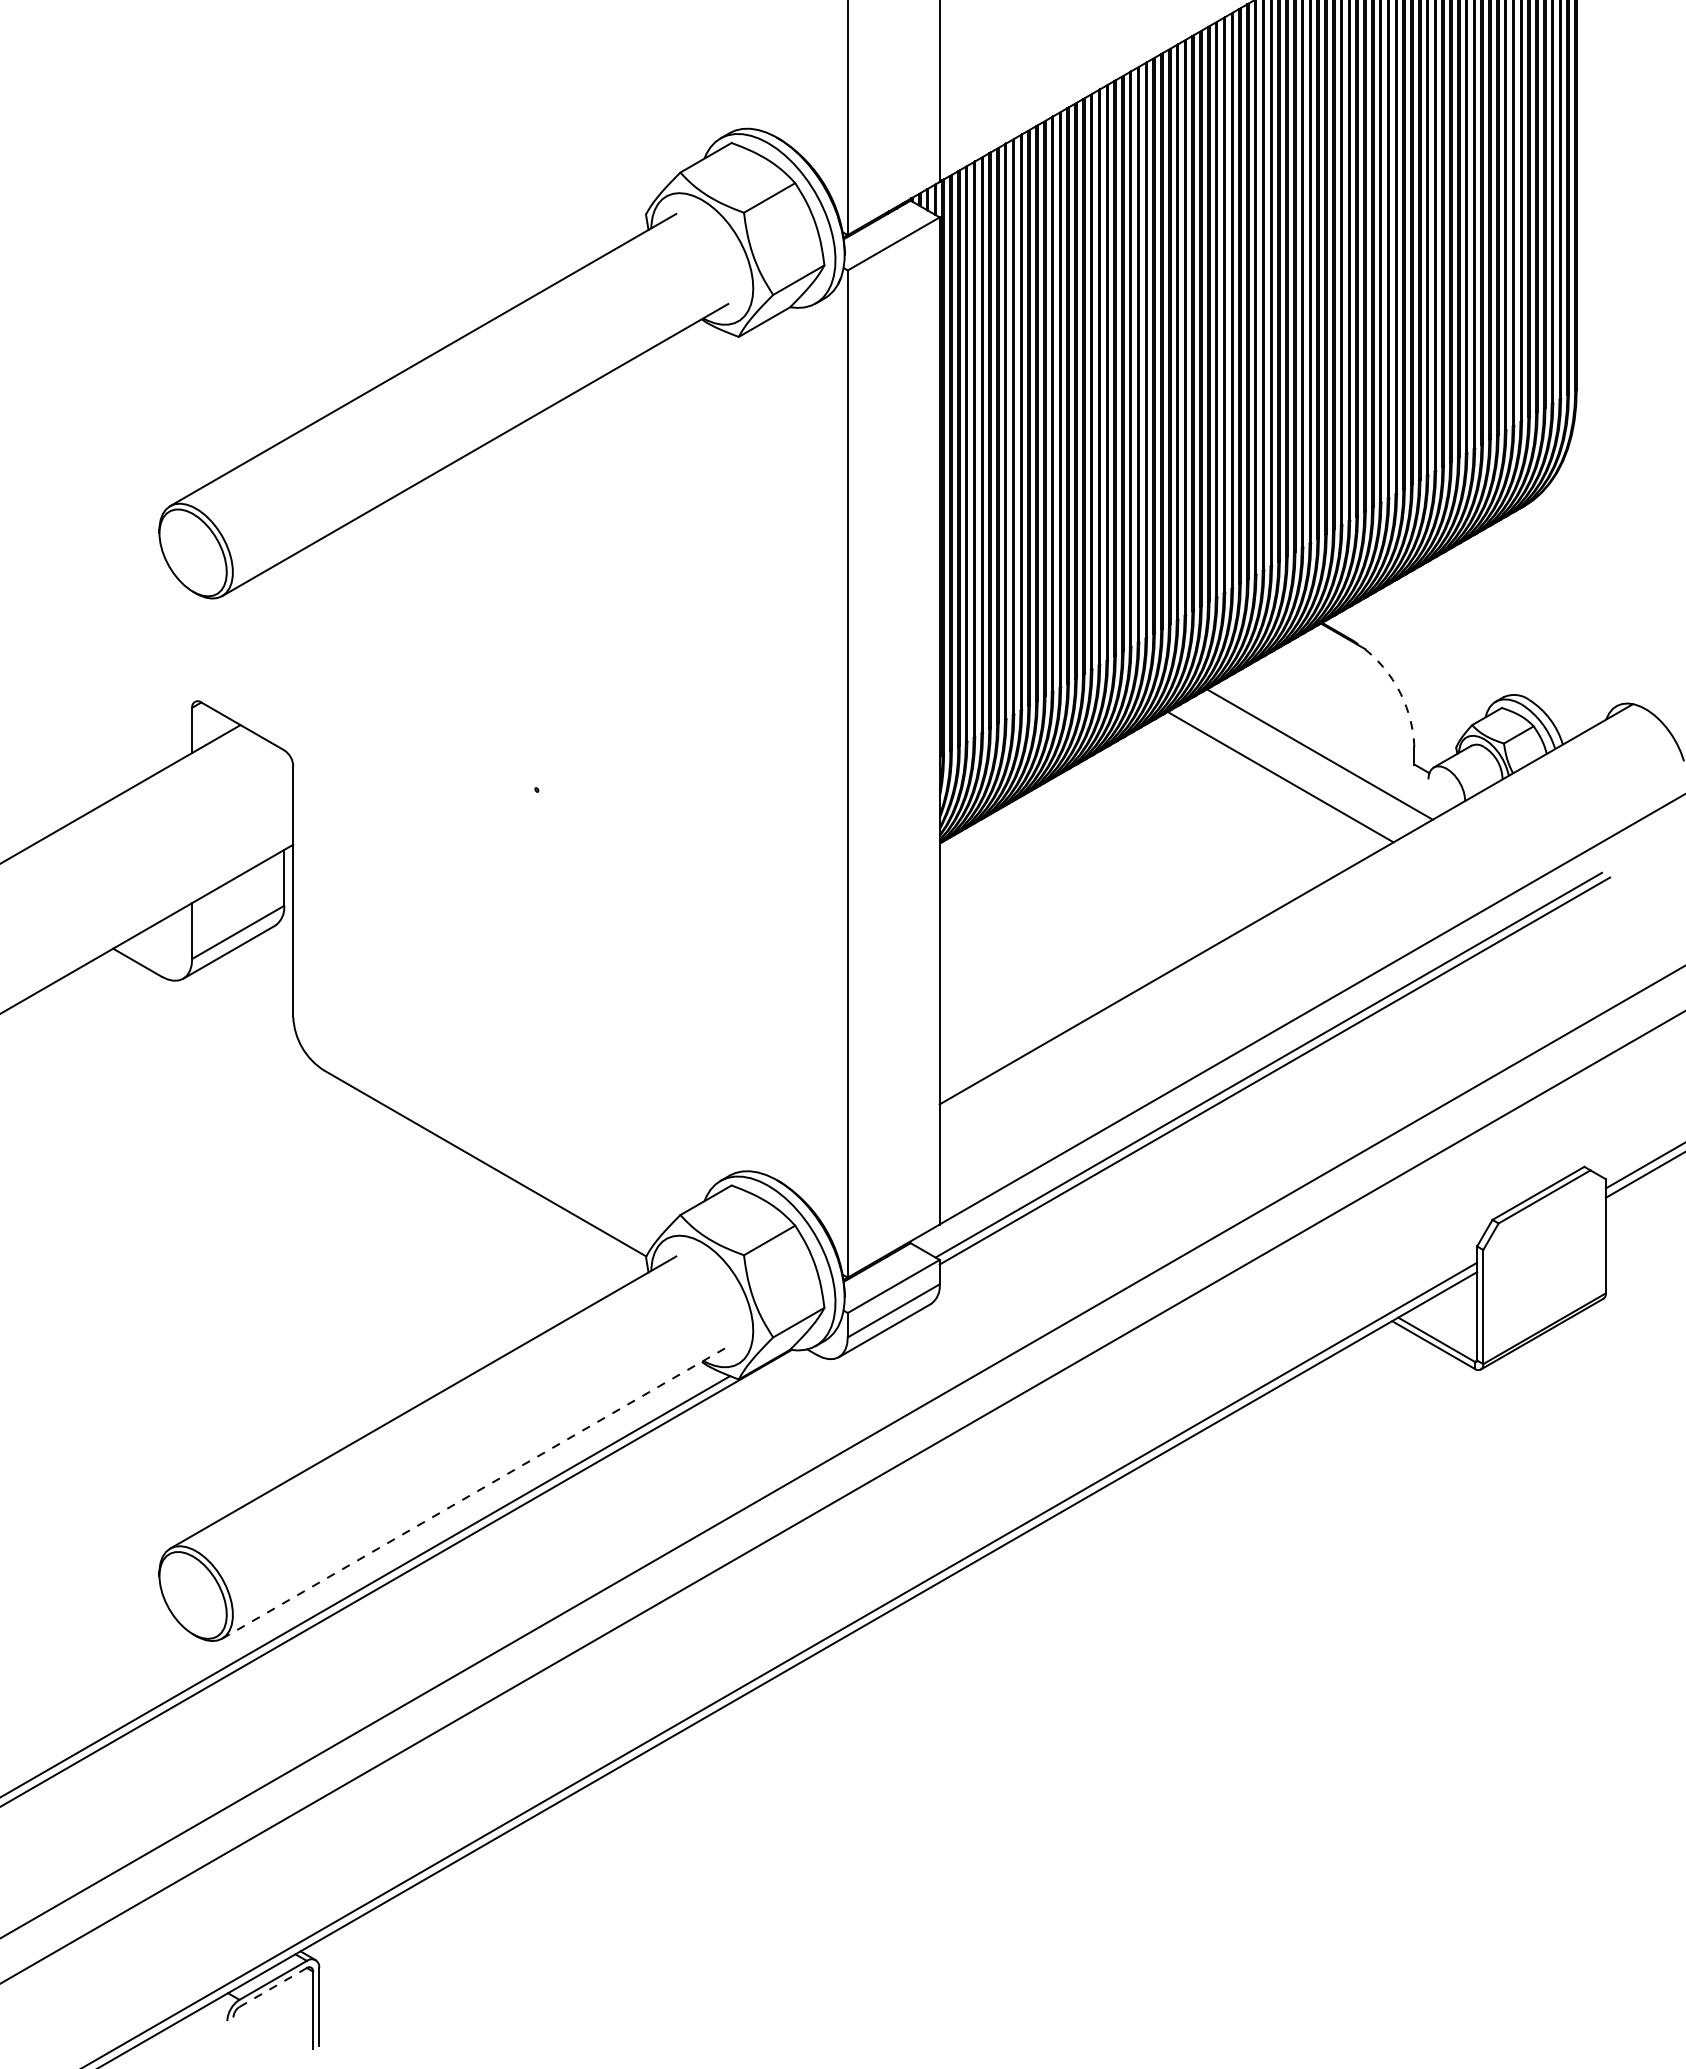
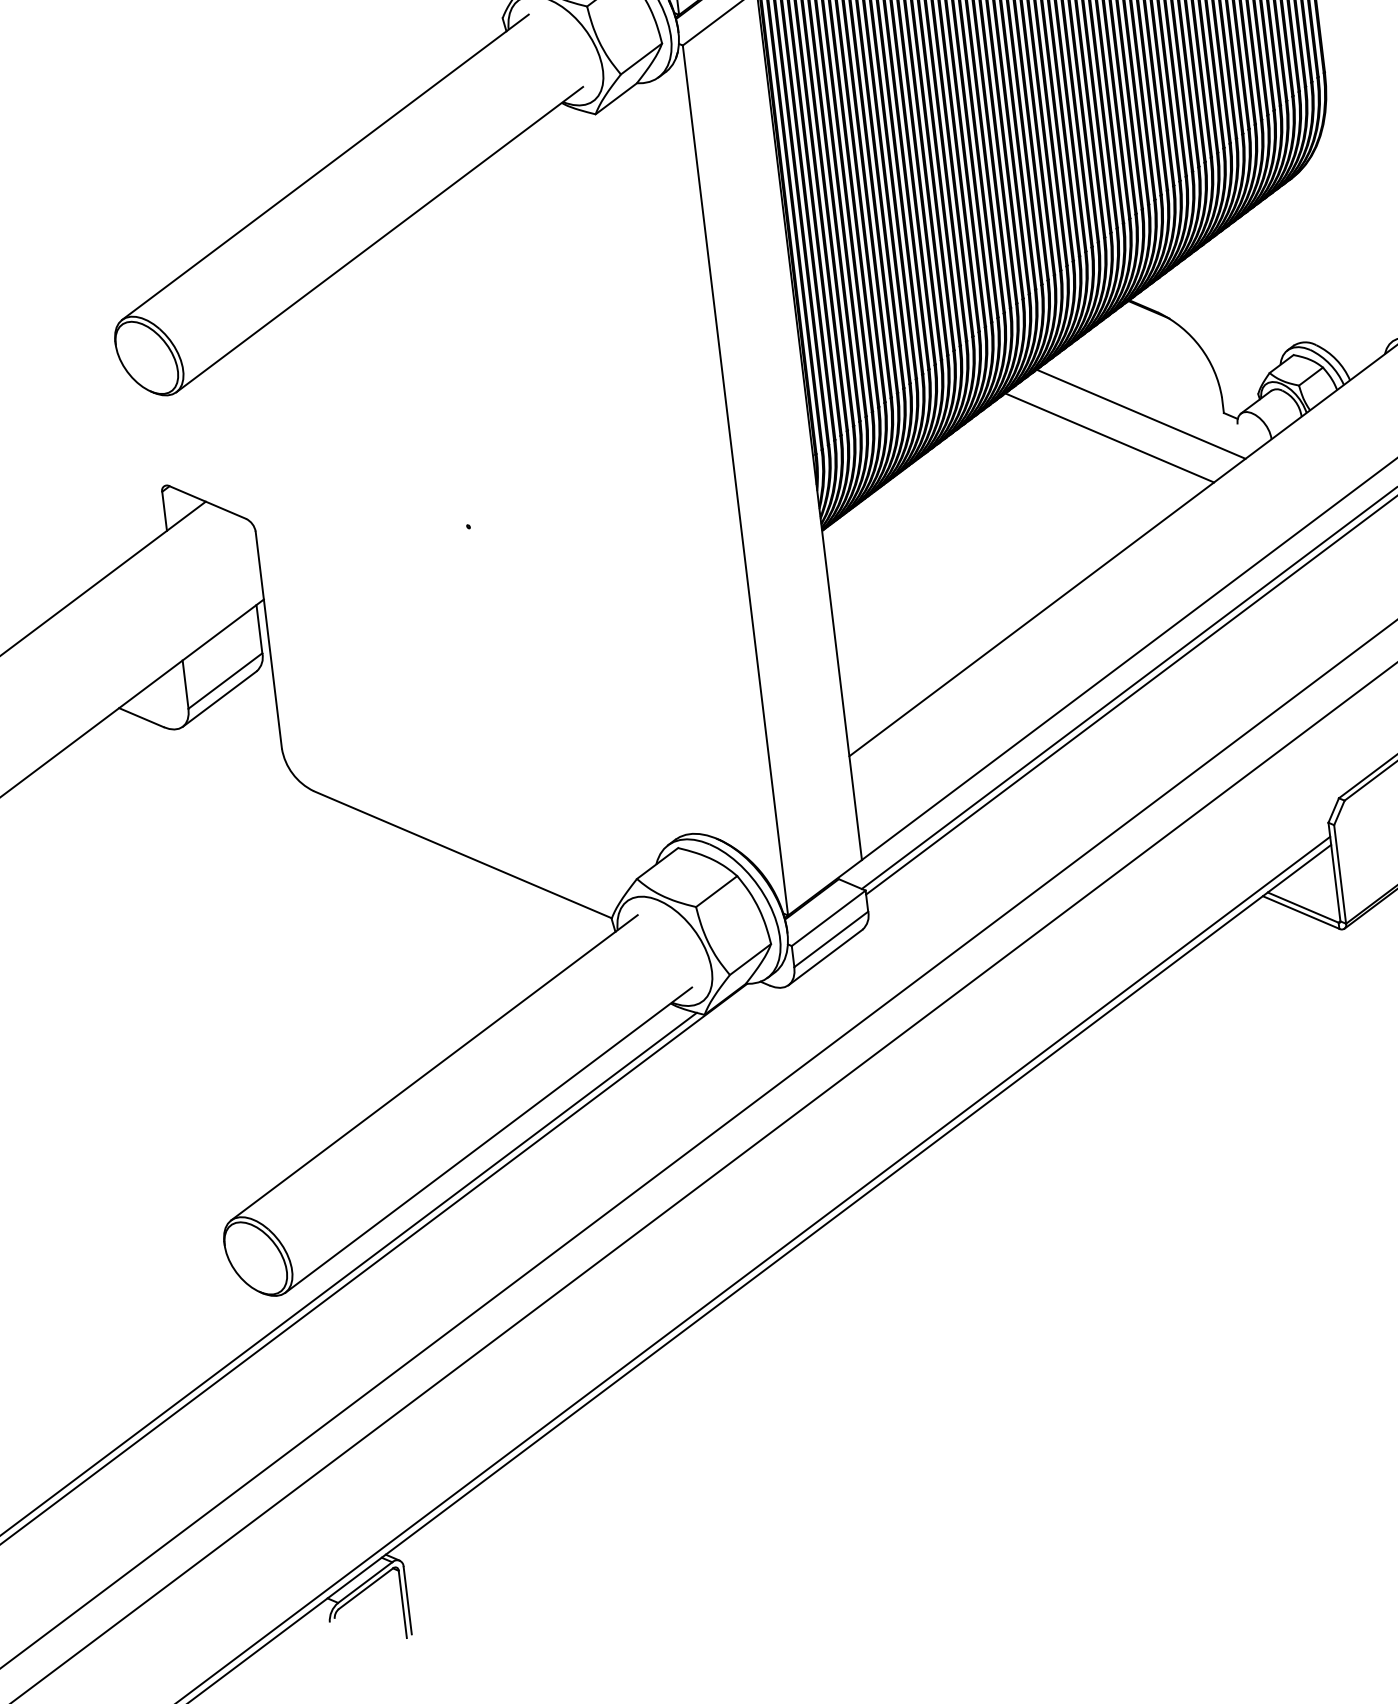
arc: (1396, 686) -> (1200, 347), dashed -> solid
line: (475, 1492) -> (488, 1140), dashed -> solid
line: (273, 1987) -> (366, 1588), dashed -> solid

